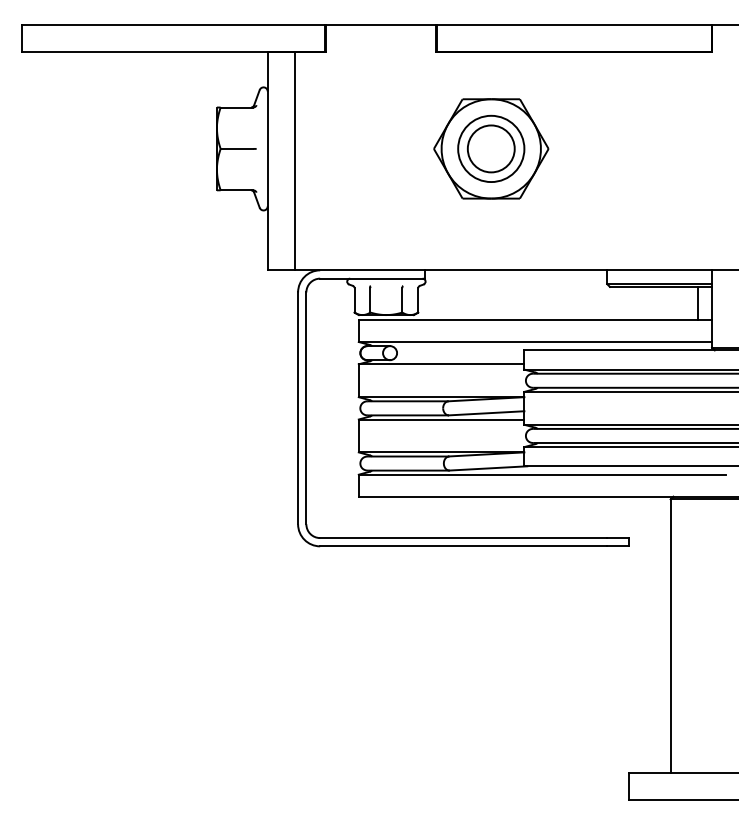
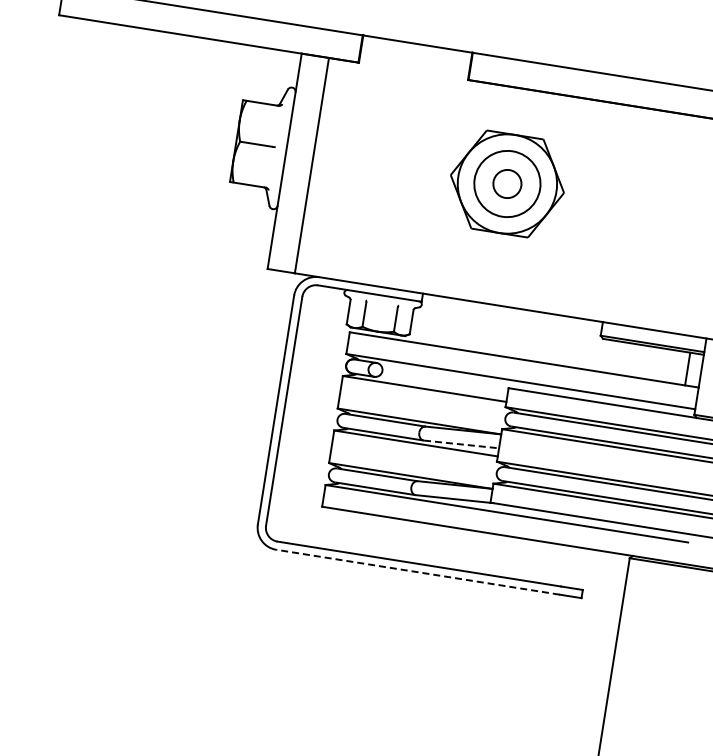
circle: (490, 148) -> (506, 183), size x0.6
line: (486, 413) -> (461, 444), solid -> dashed
line: (463, 546) -> (417, 572), solid -> dashed

